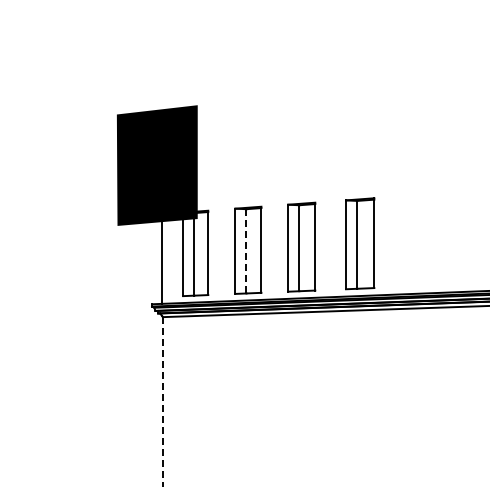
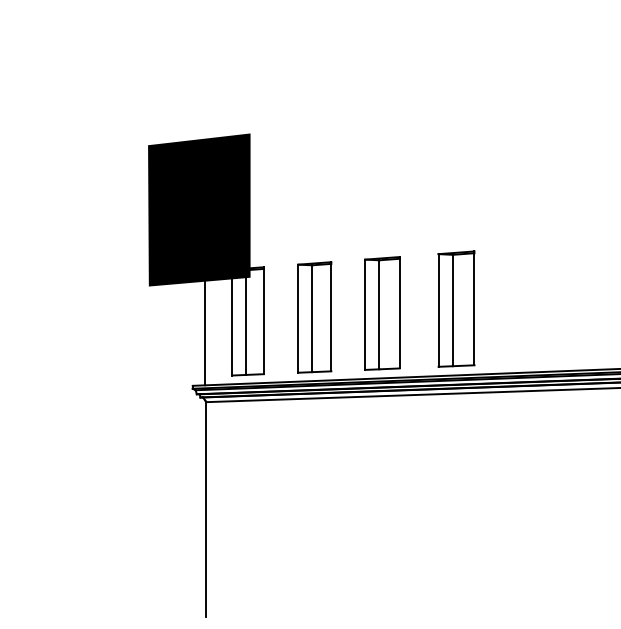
line: (246, 251) -> (312, 318), dashed -> solid
line: (162, 401) -> (205, 509), dashed -> solid

